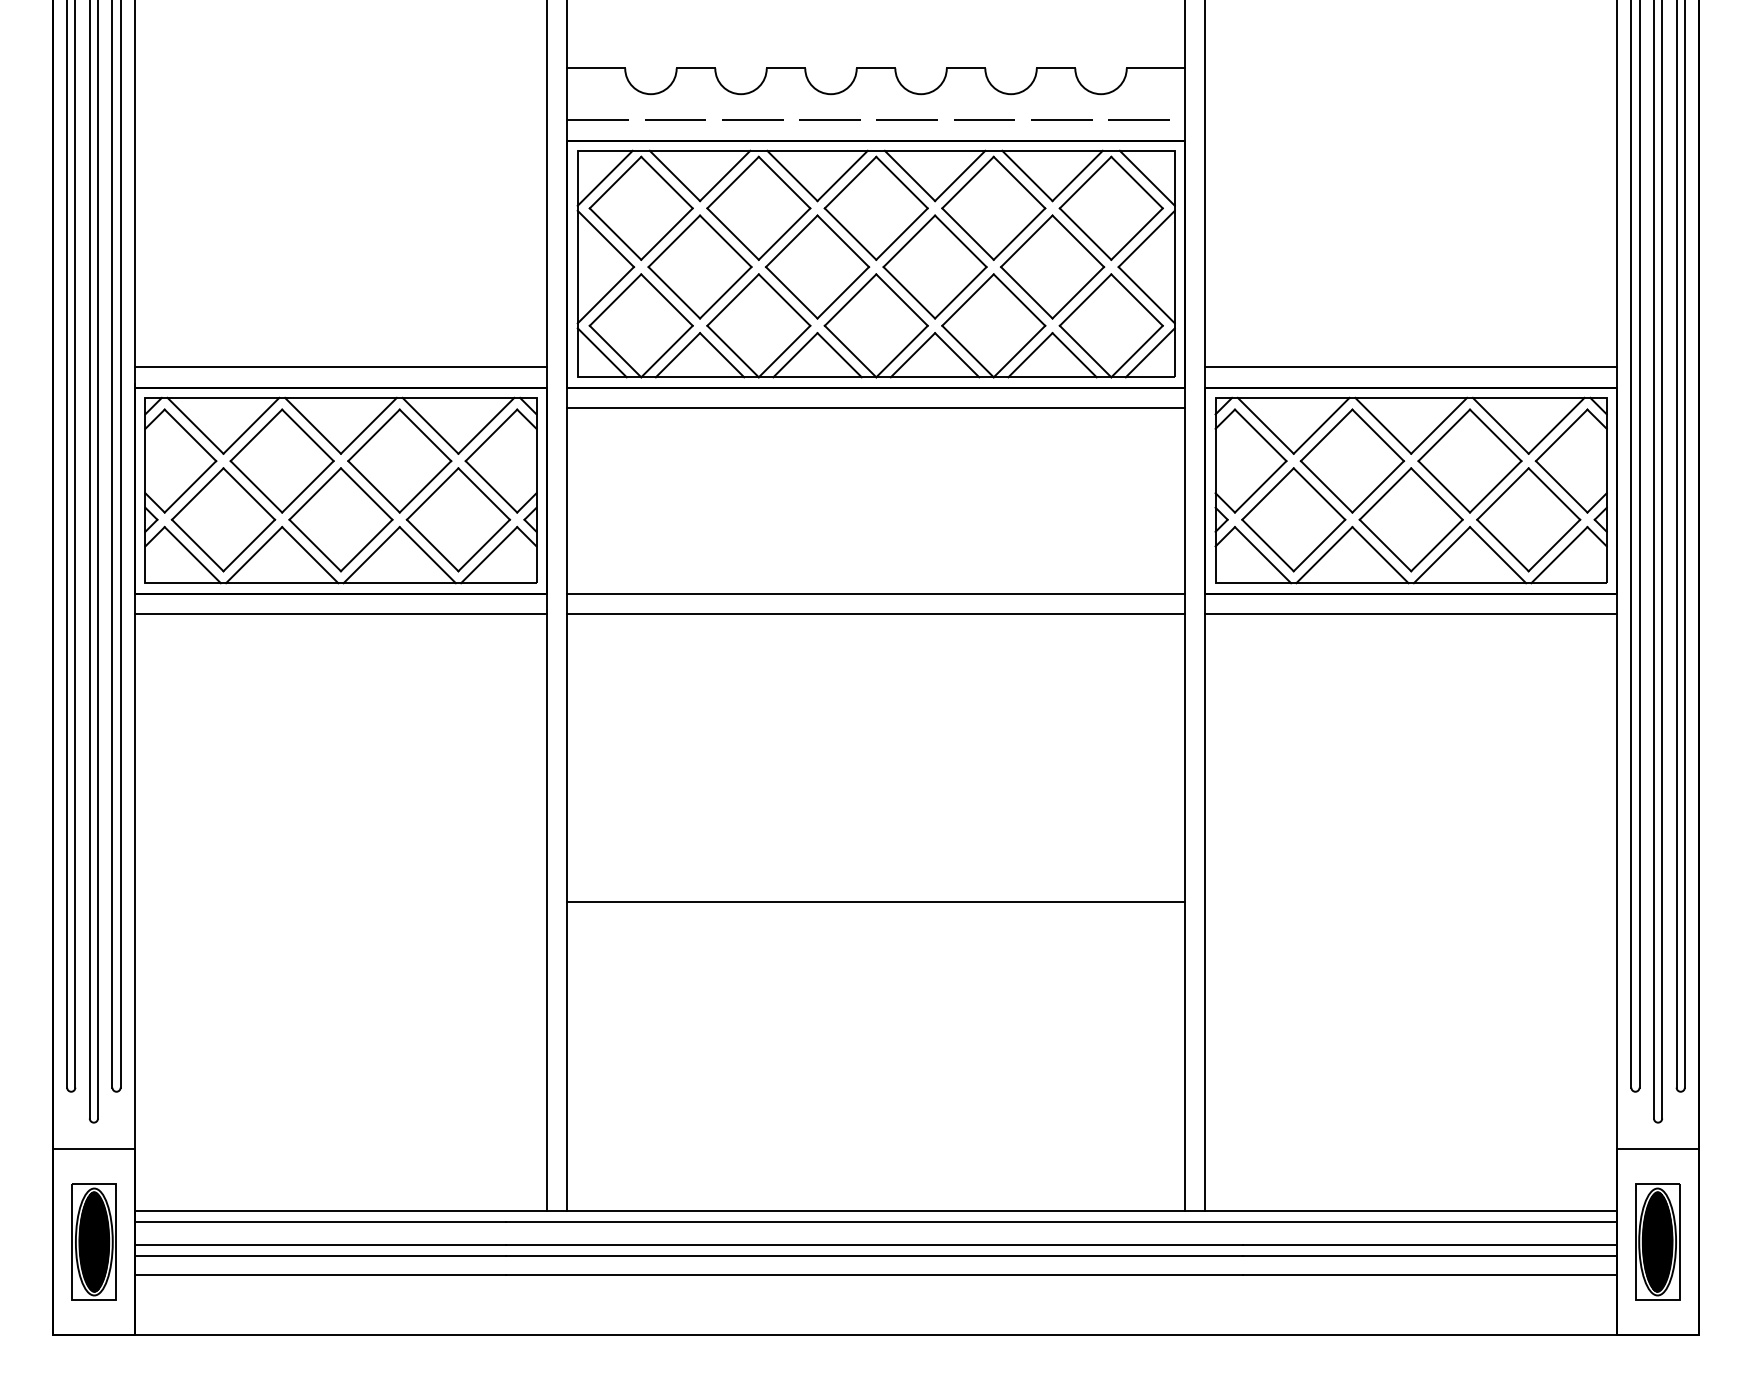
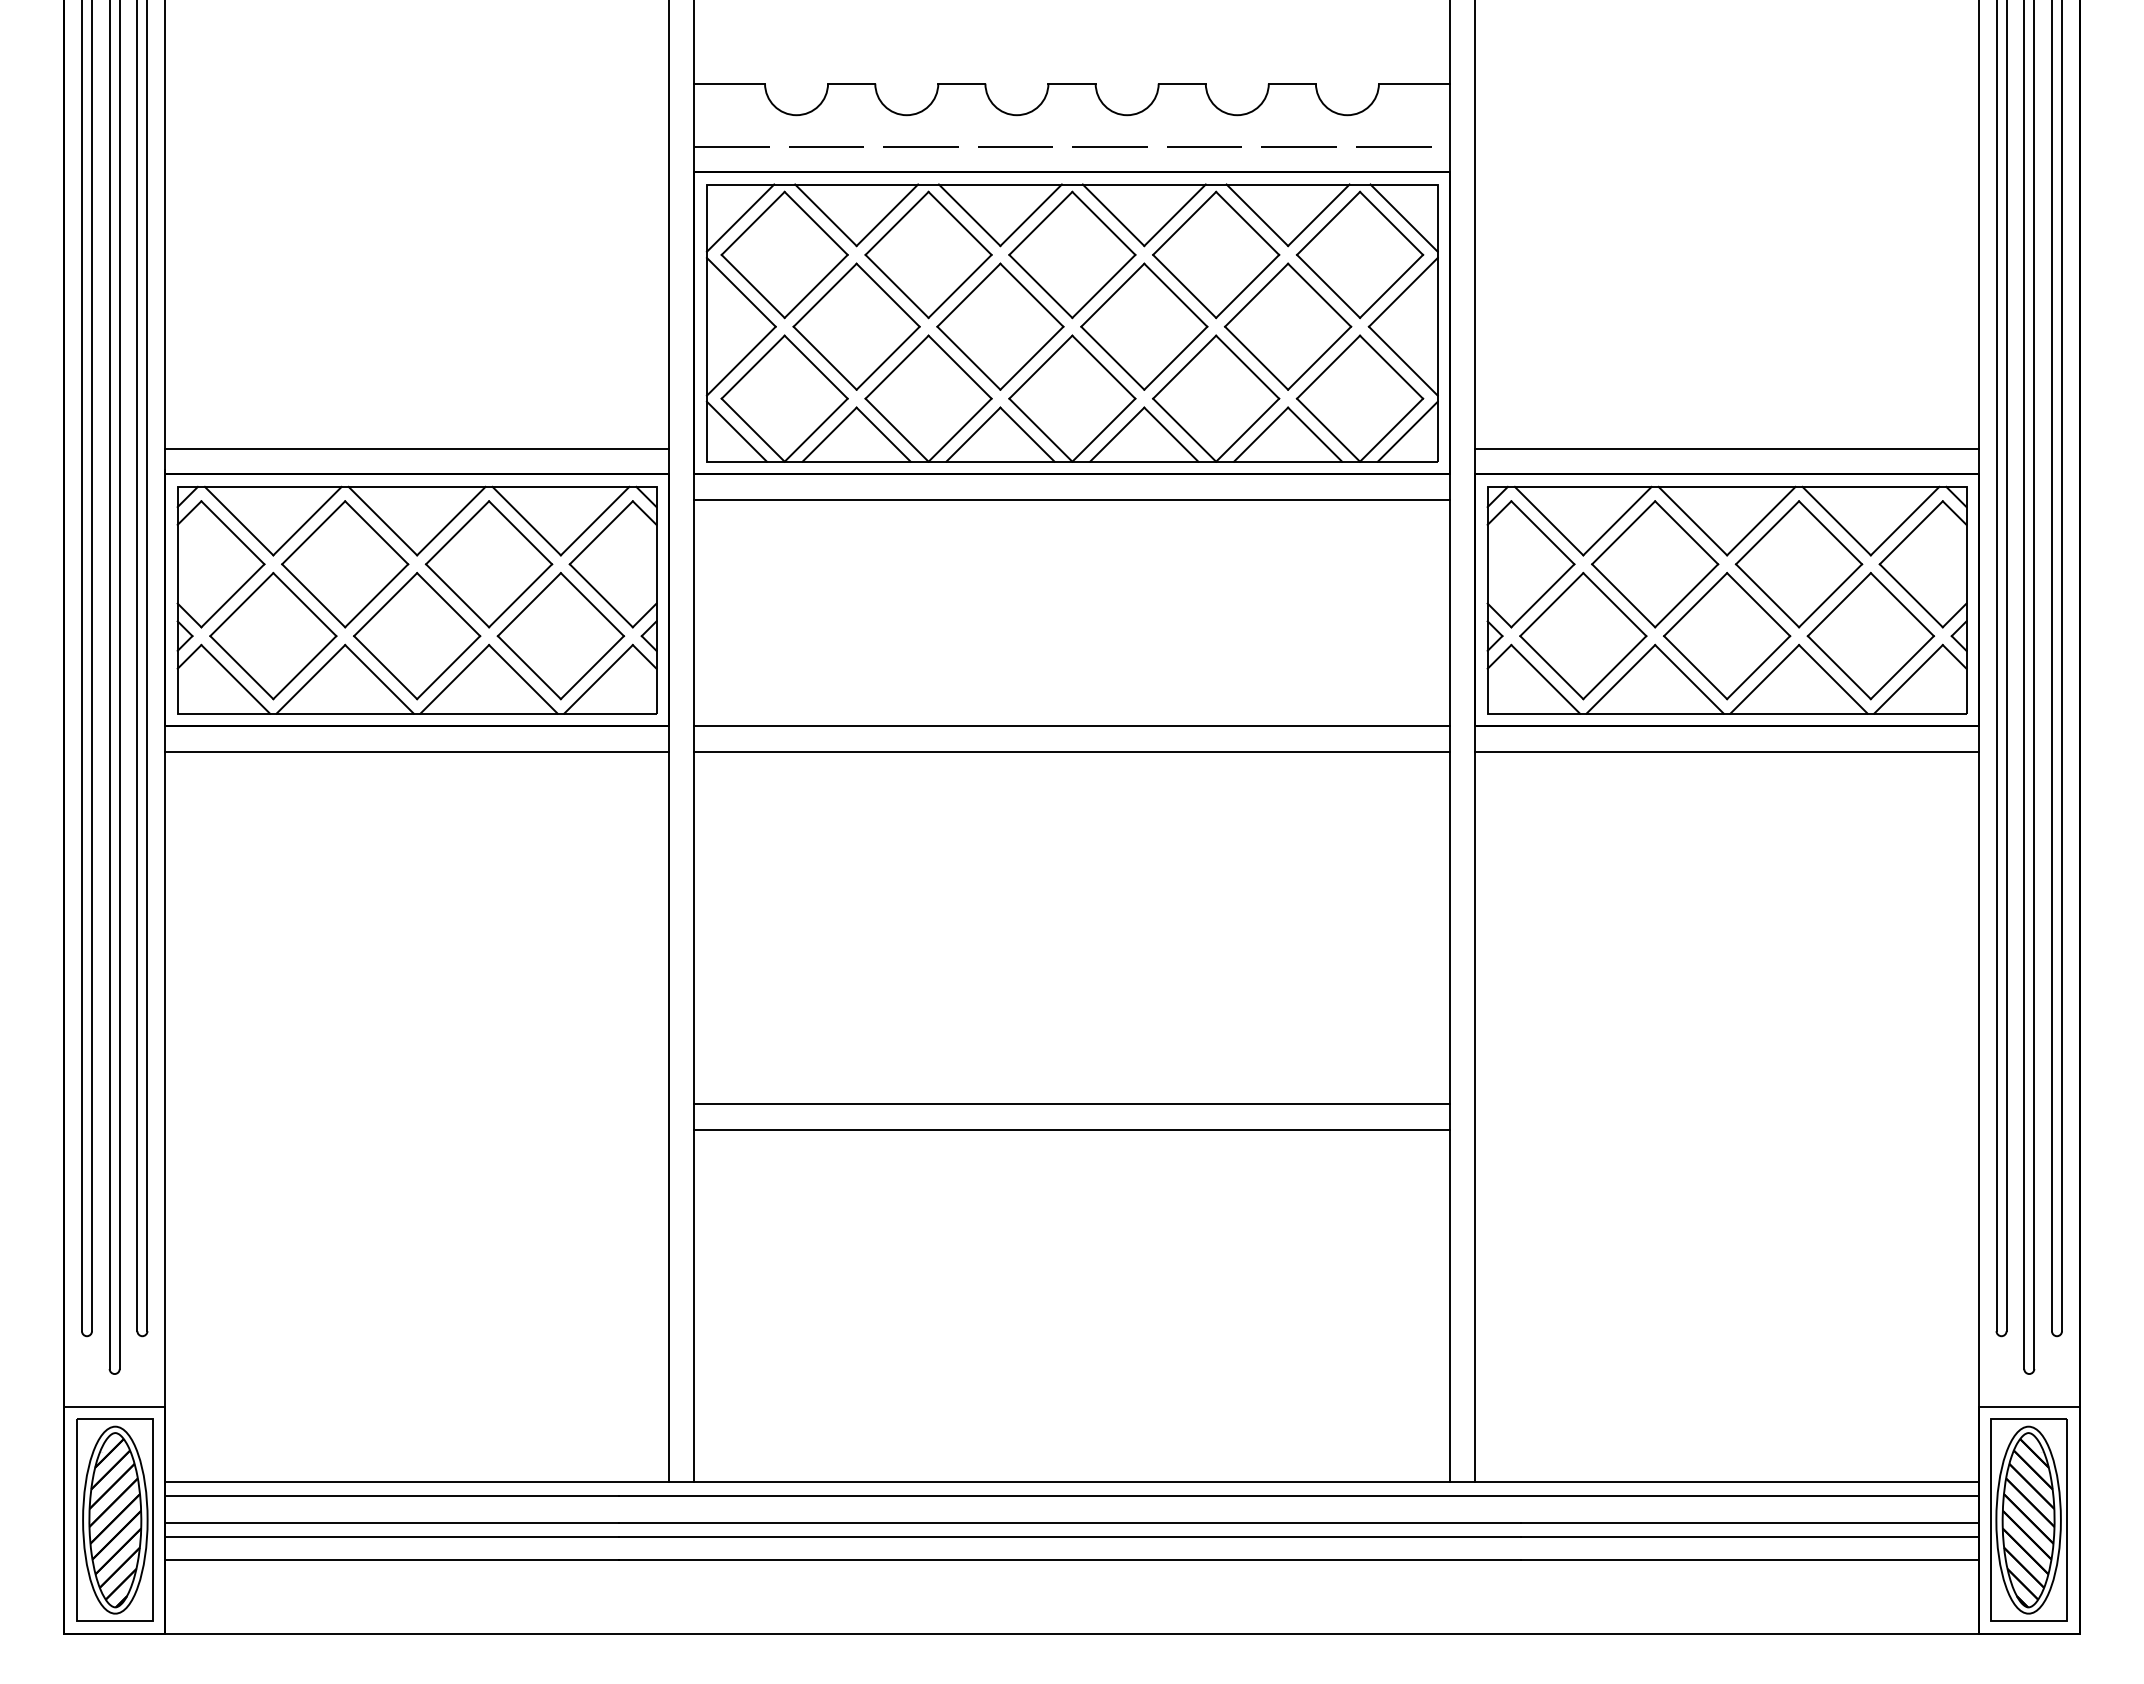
line: (875, 922) -> (1071, 1129), added
part: (93, 1241) -> (114, 1519), size x1.43
part: (1657, 1241) -> (2028, 1519), size x1.43

